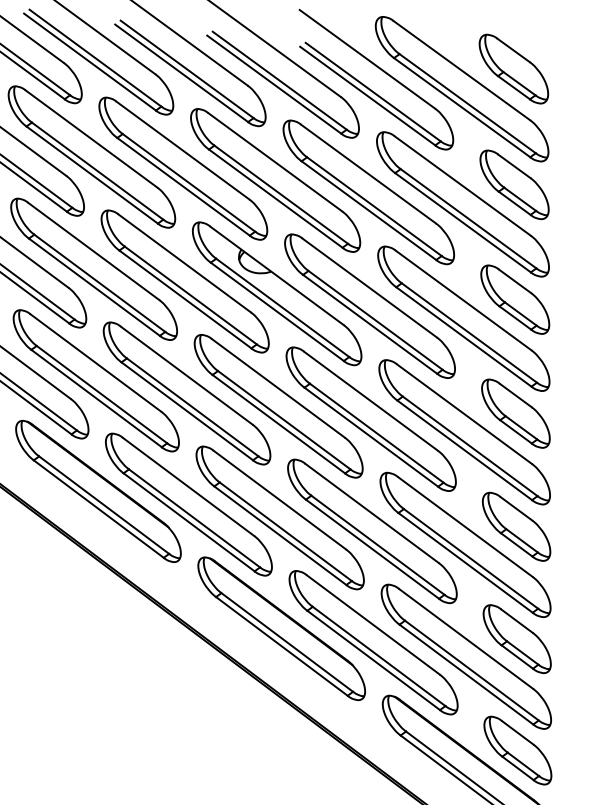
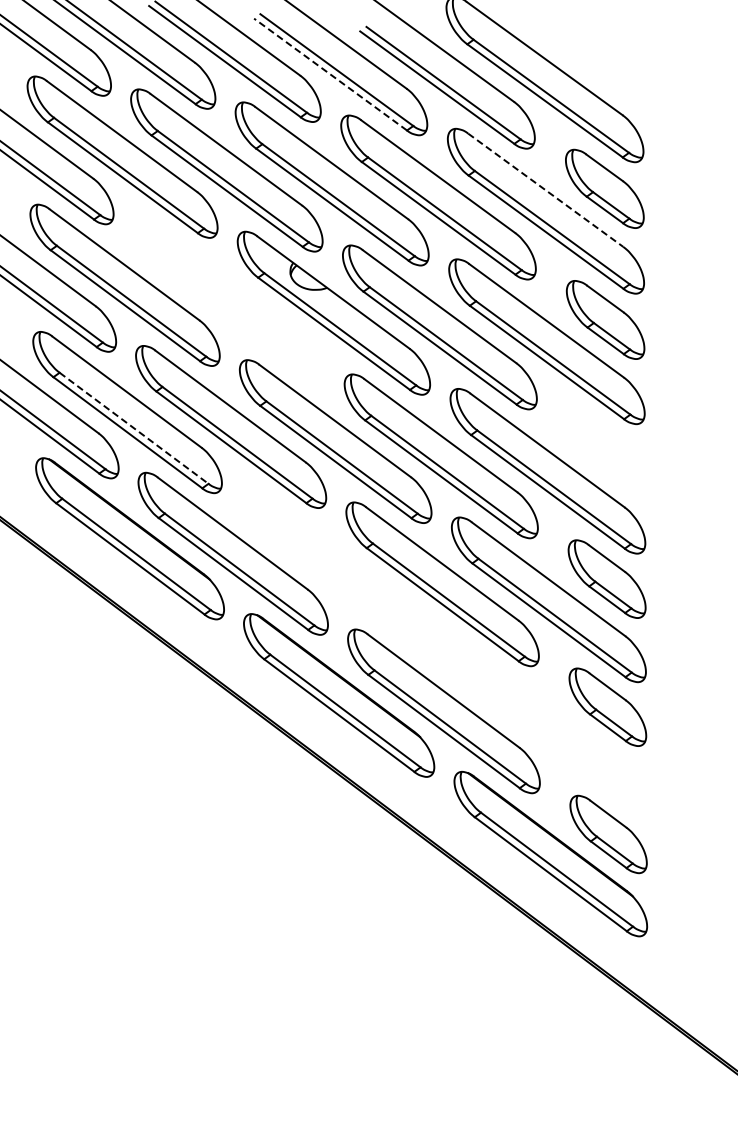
part: (514, 68) -> (604, 56), removed
line: (274, 84) -> (330, 74), solid -> dashed
line: (462, 186) -> (545, 190), solid -> dashed
part: (184, 281) -> (228, 299), removed
line: (102, 394) -> (134, 428), solid -> dashed
part: (515, 413) -> (605, 449), removed
part: (280, 517) -> (337, 568), removed
part: (466, 656) -> (549, 727), removed

